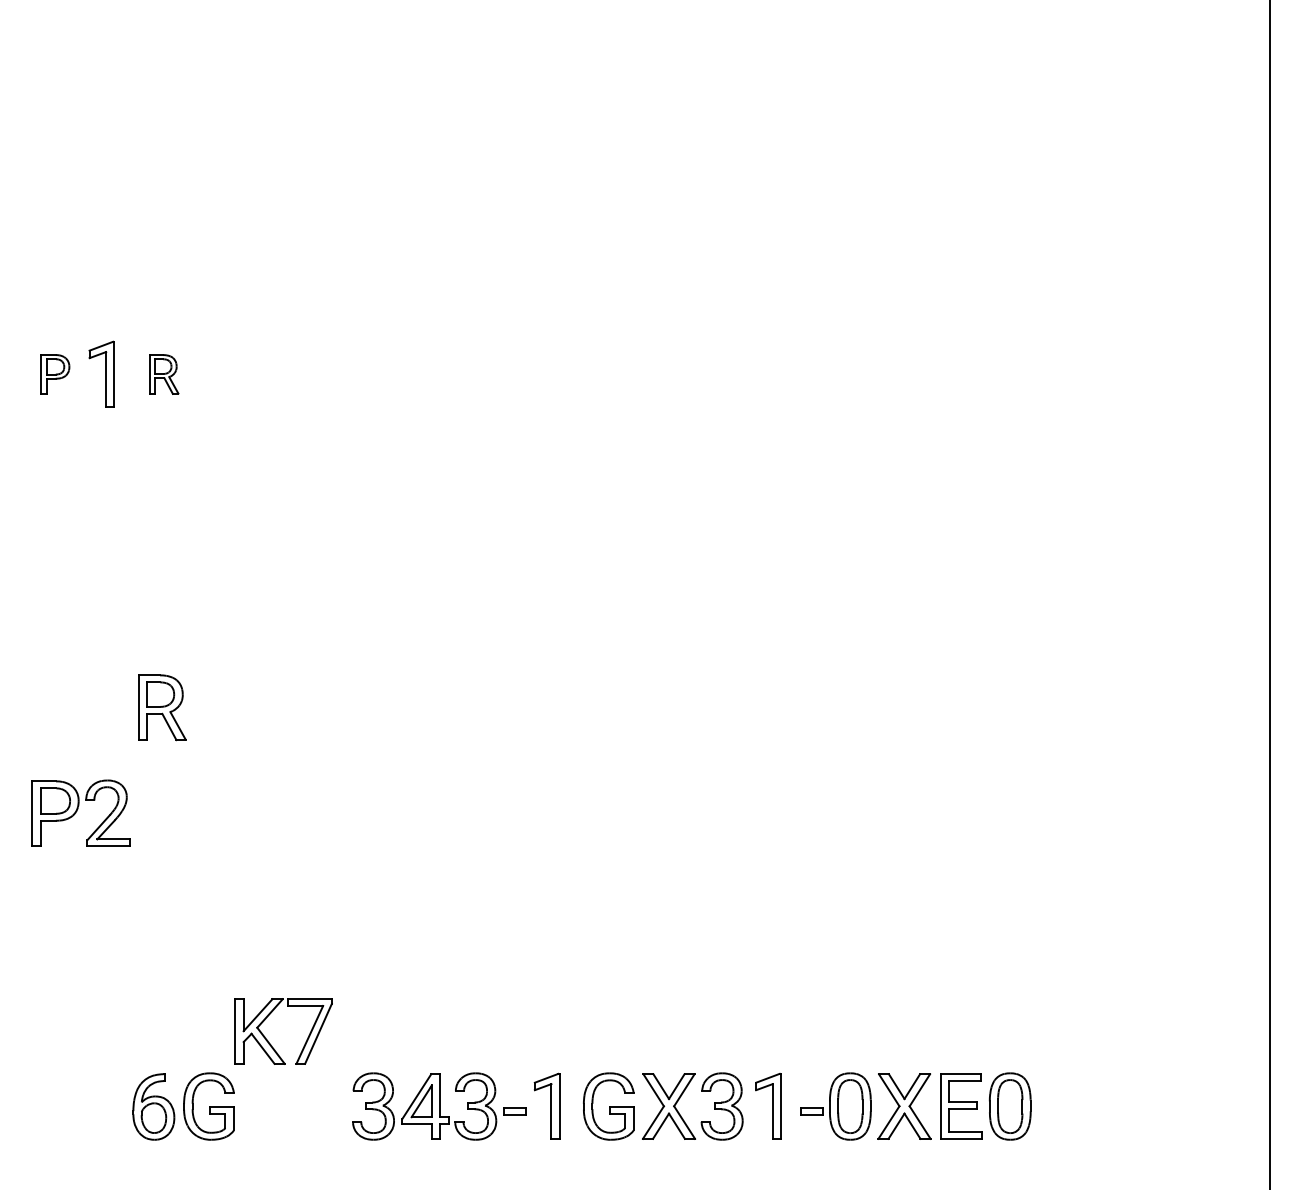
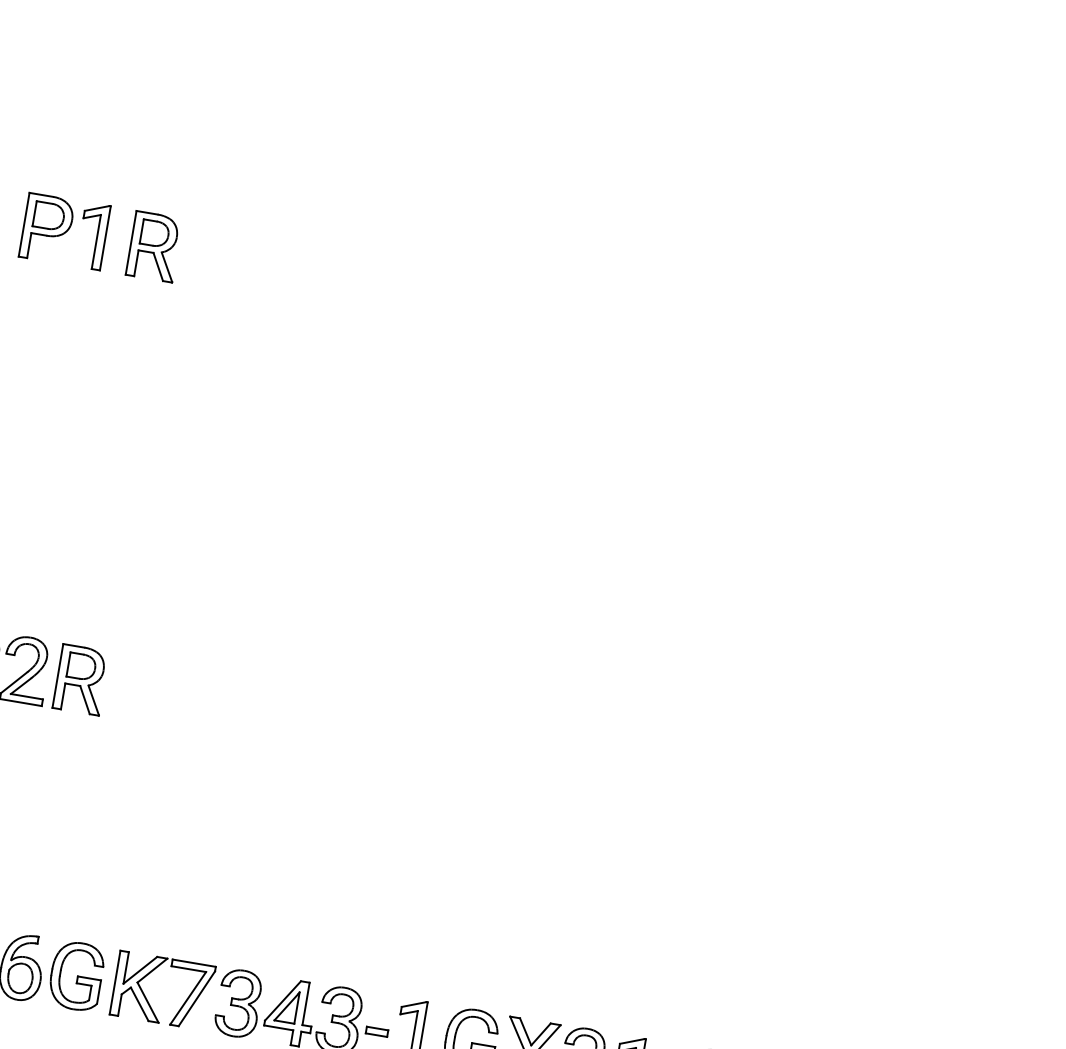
part: (55, 374) -> (47, 228), size x1.67
part: (164, 374) -> (154, 246), size x1.67
part: (162, 707) -> (81, 679), moved
part: (268, 1040) -> (146, 997), moved

